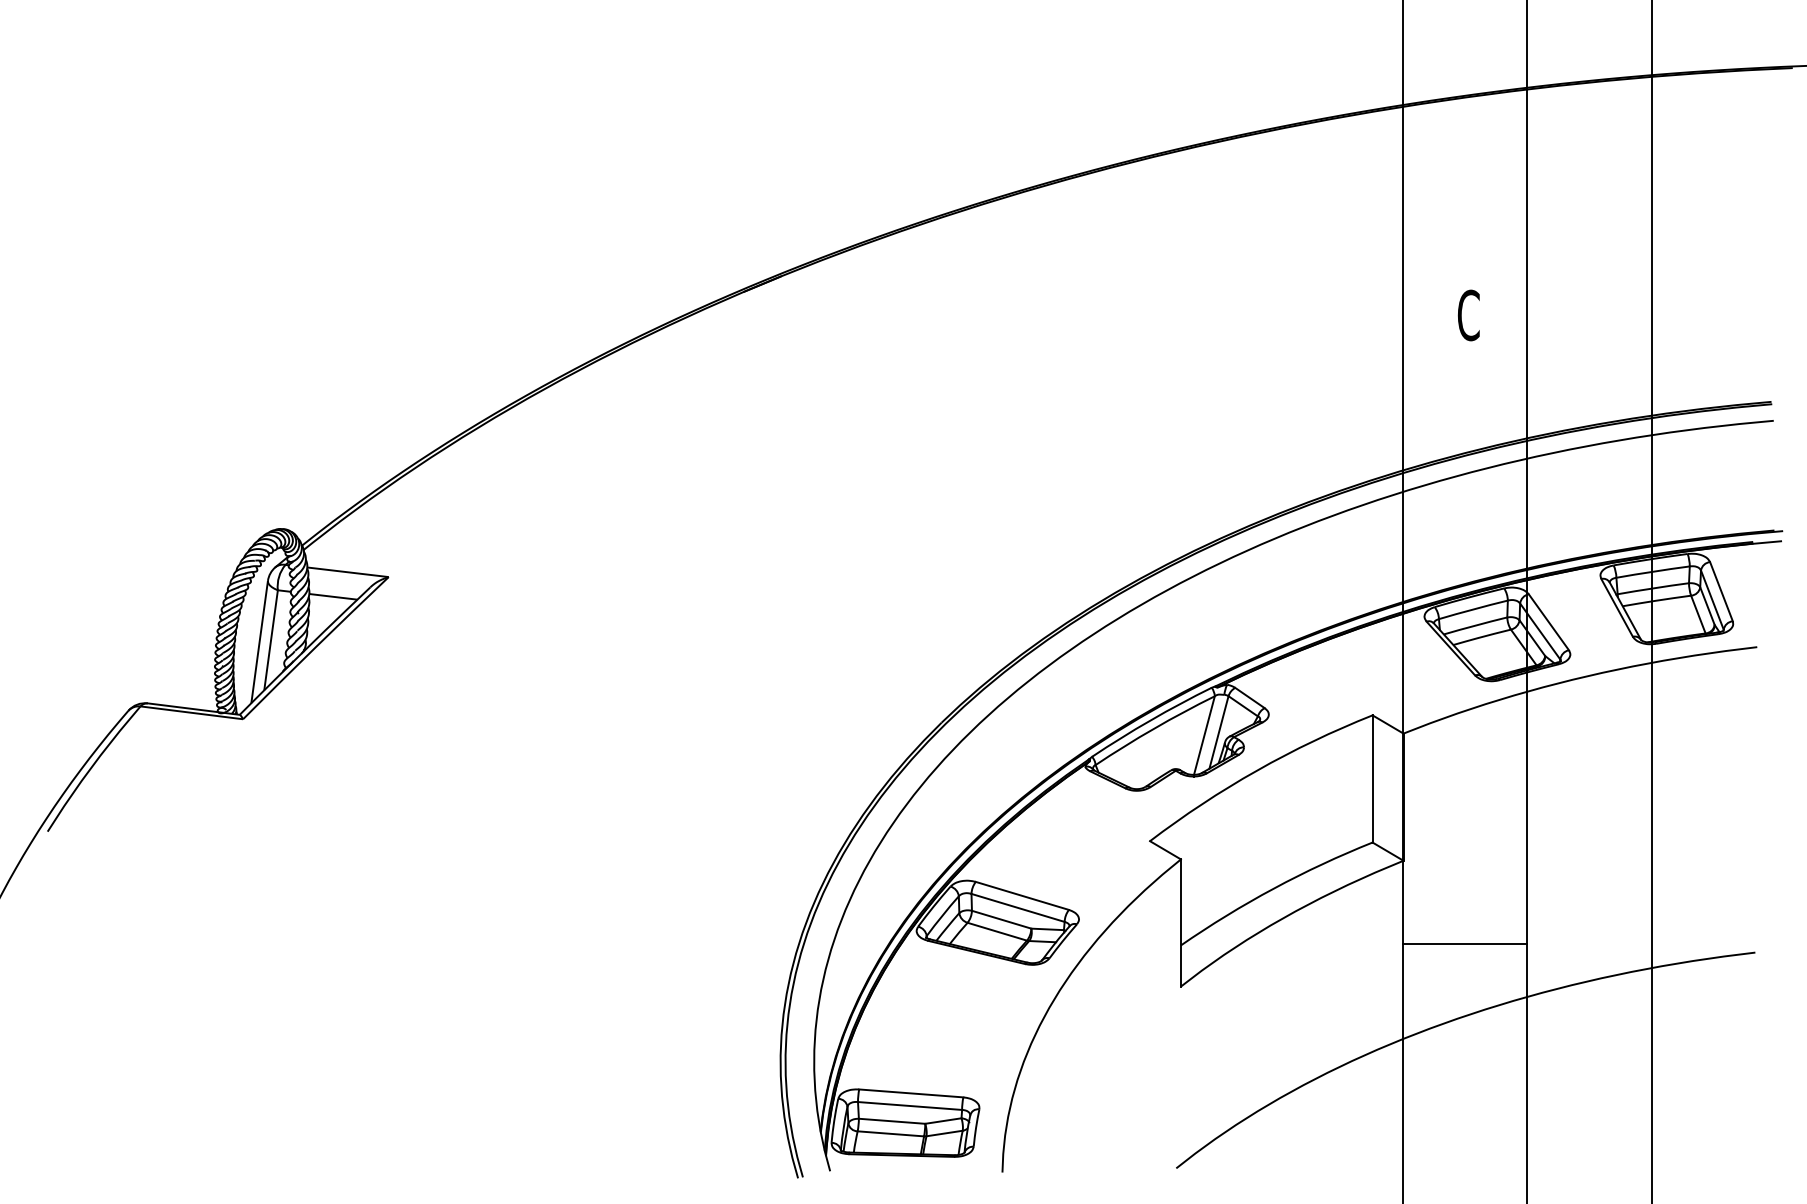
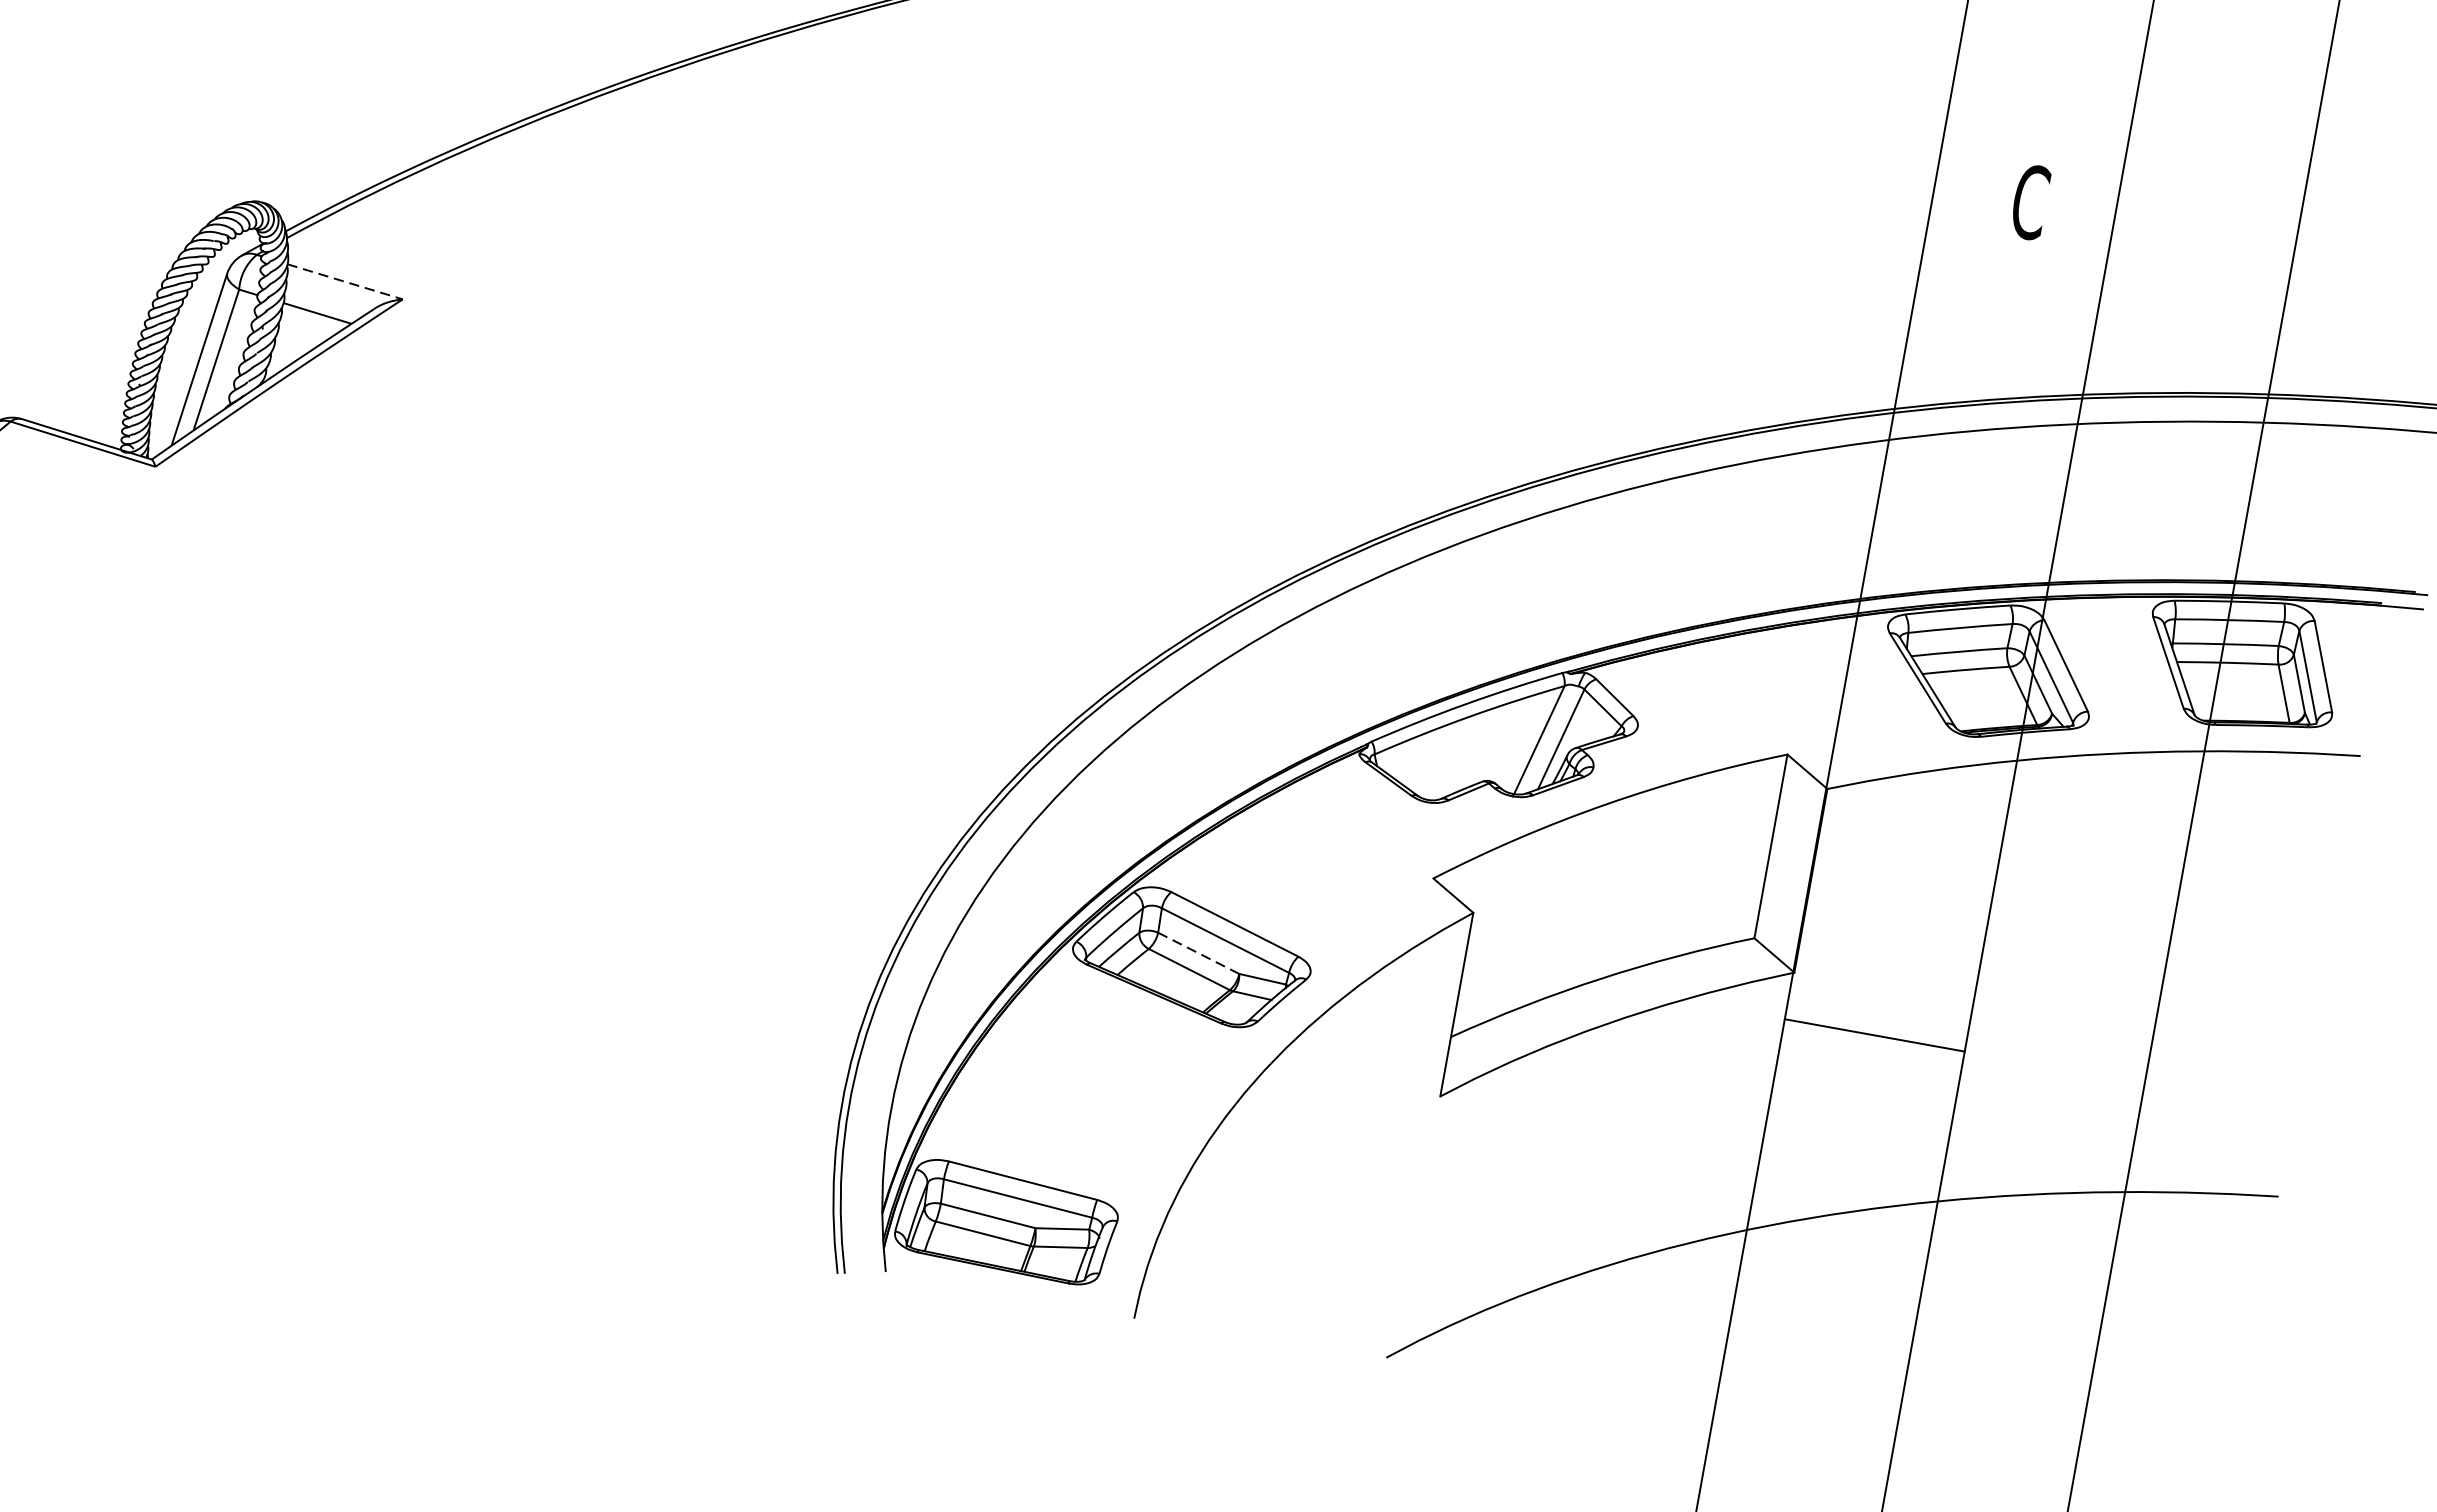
line: (347, 572) -> (344, 281), solid -> dashed
line: (1001, 919) -> (1198, 952), solid -> dashed
line: (1464, 944) -> (1873, 1035), moved

